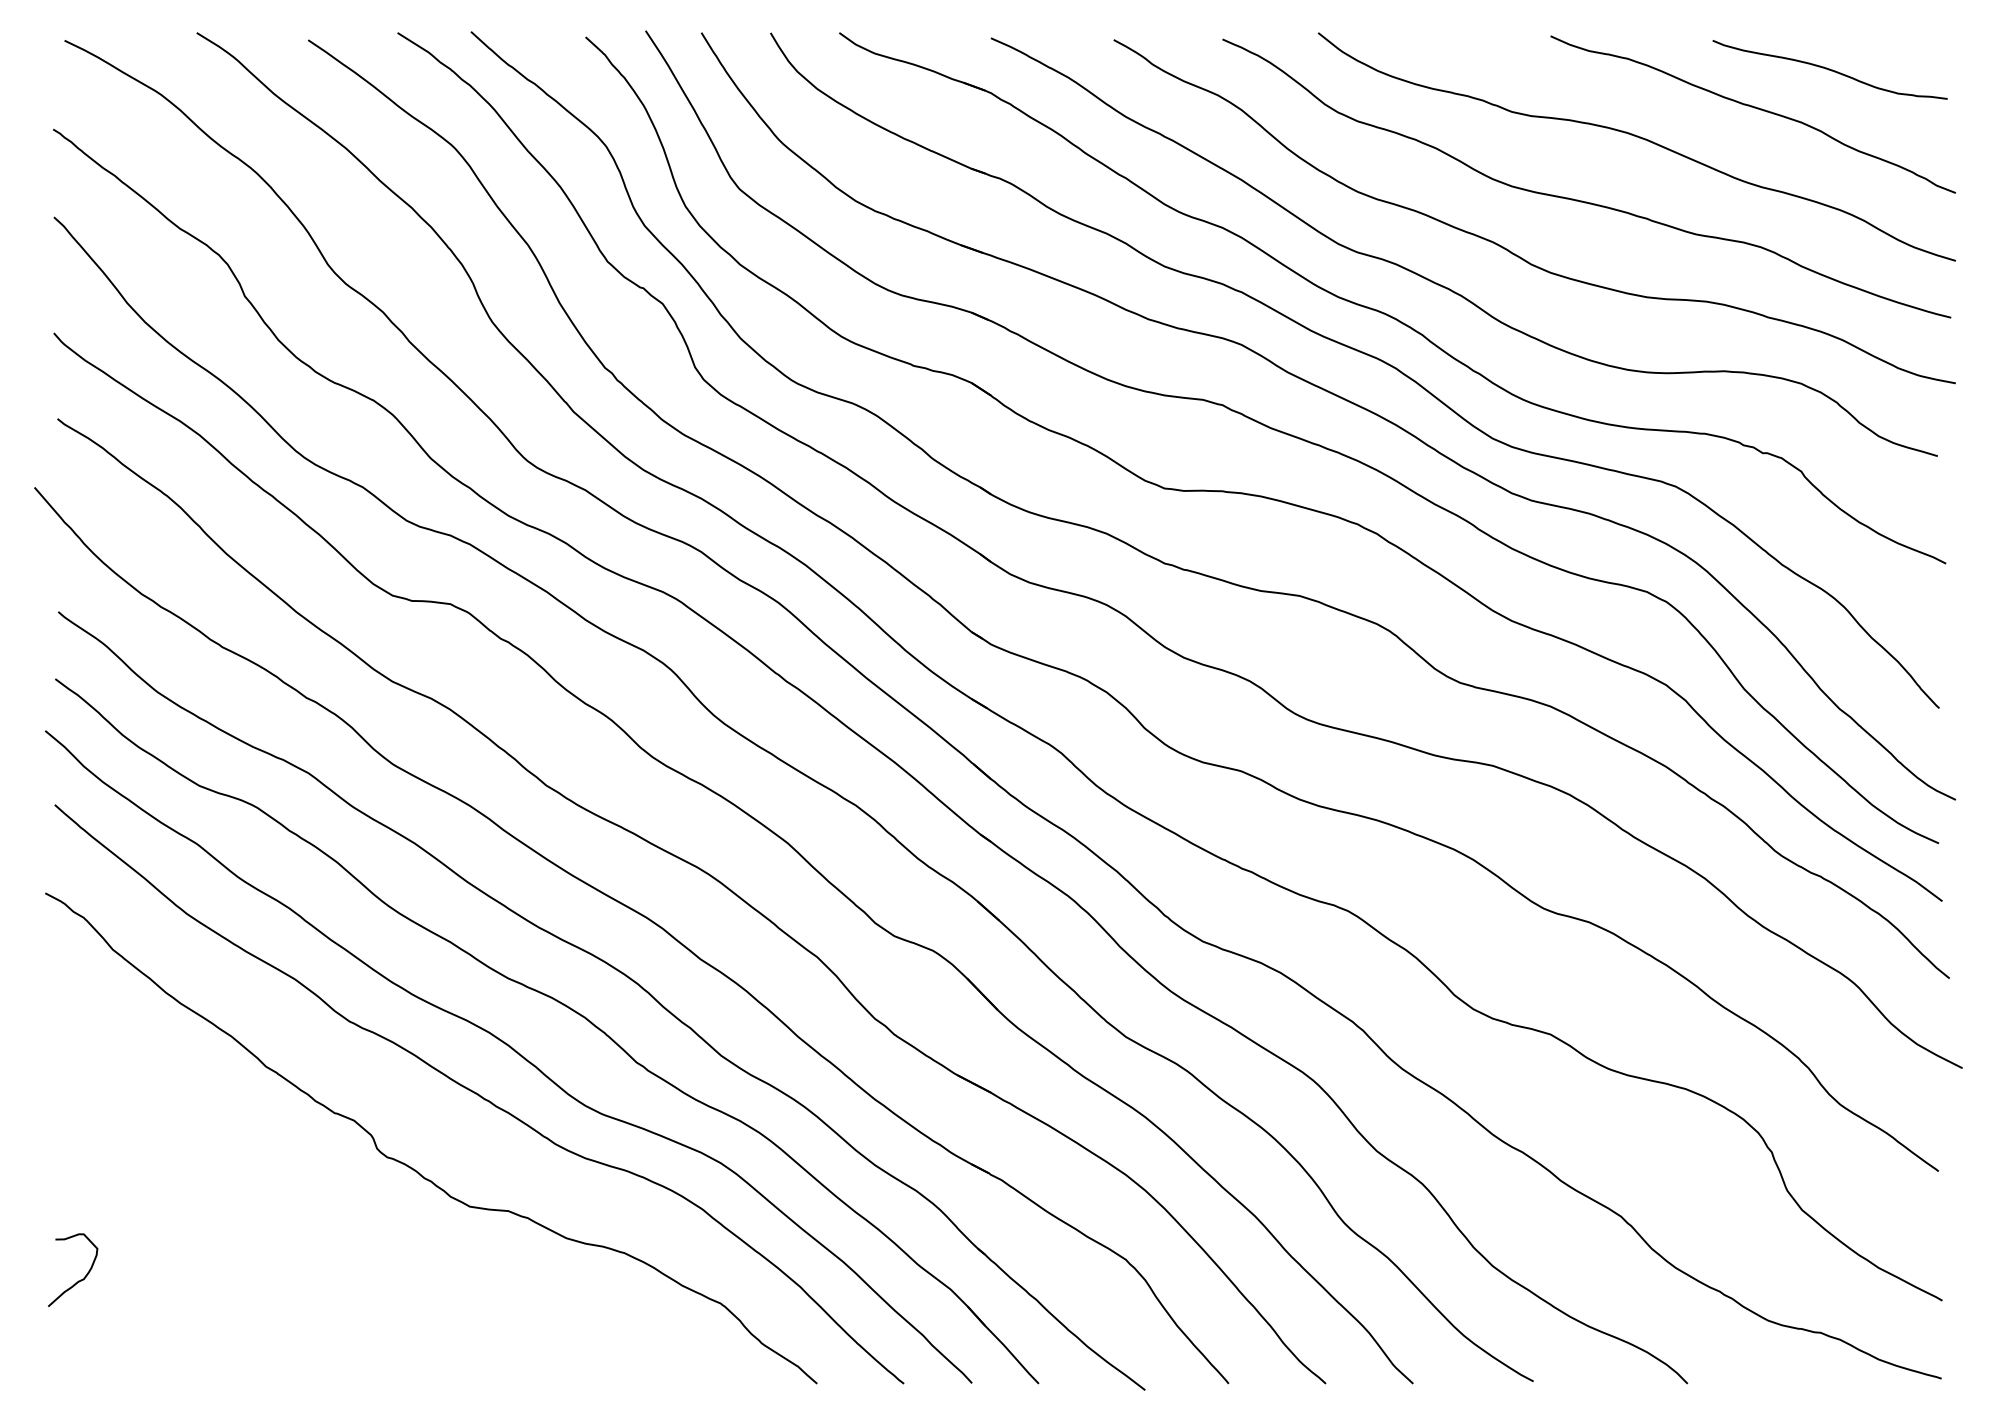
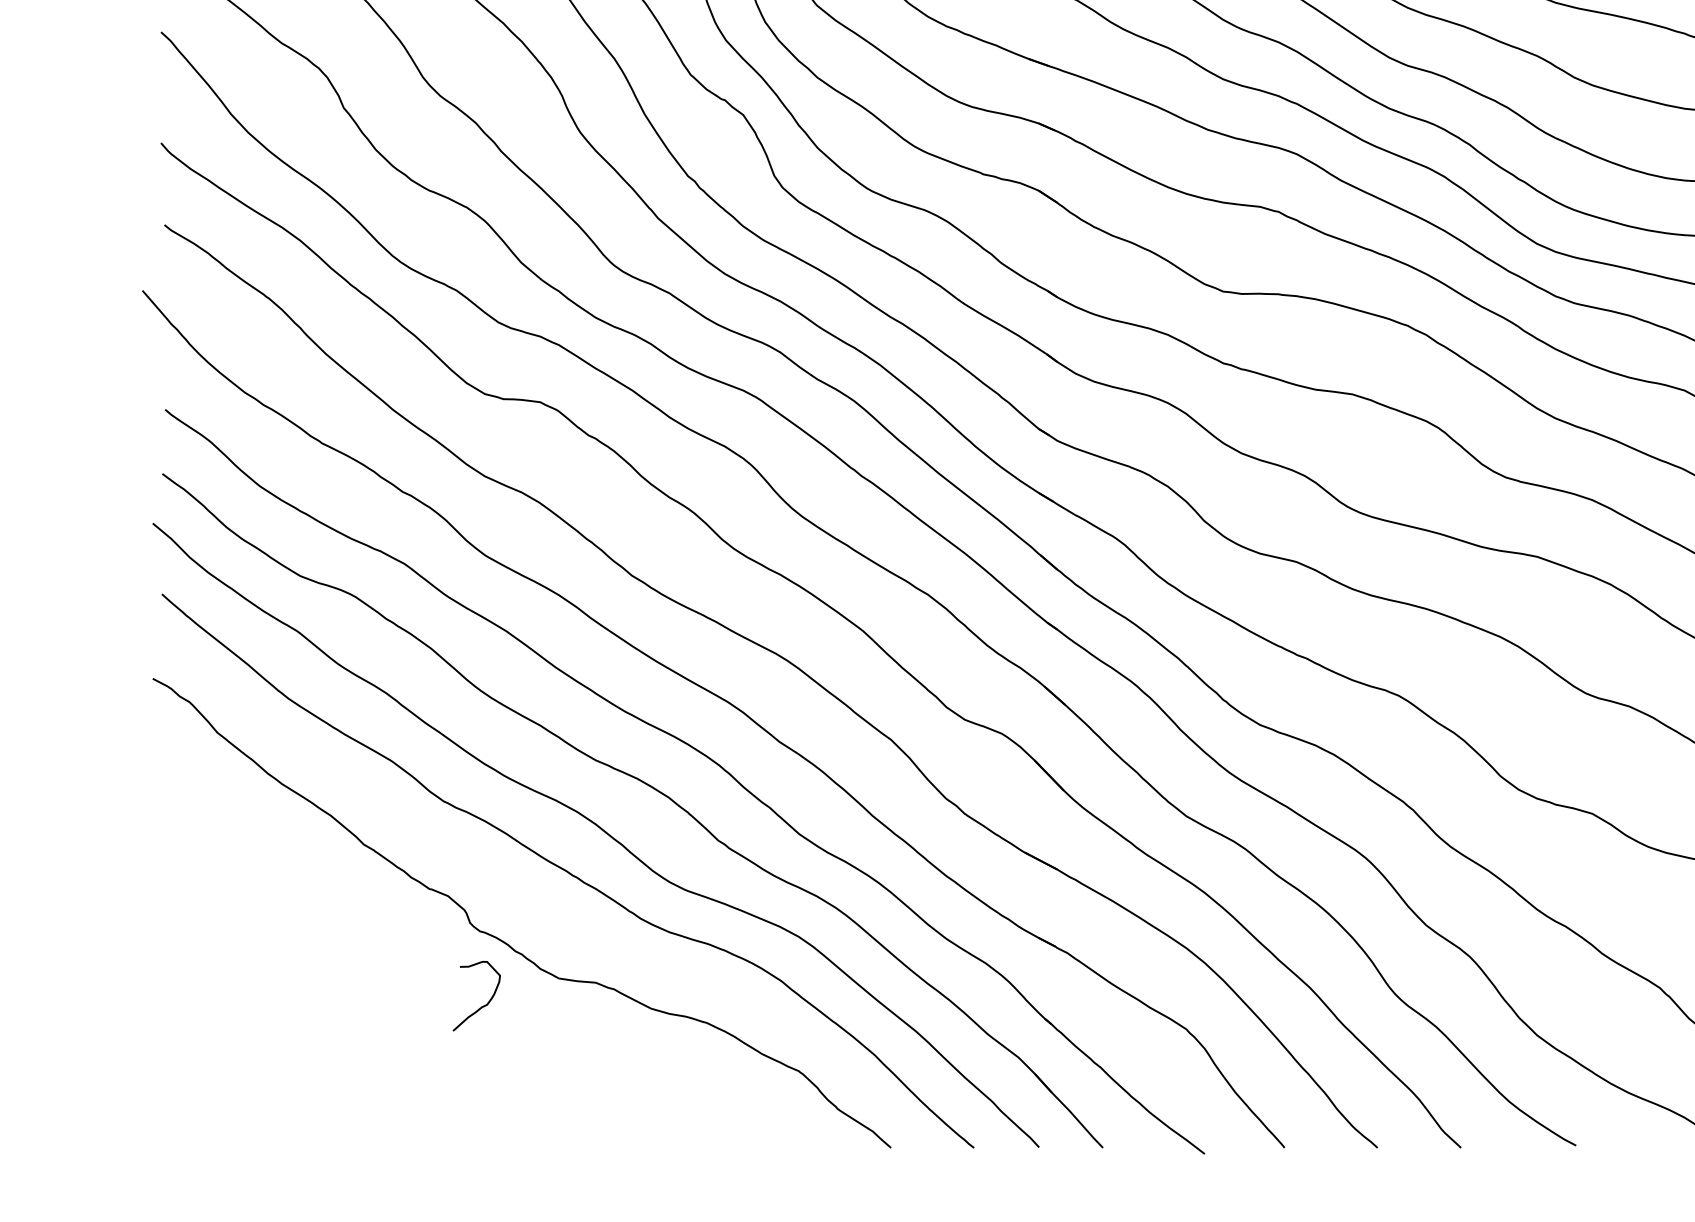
curve: (78, 1280) -> (481, 1006), moved

